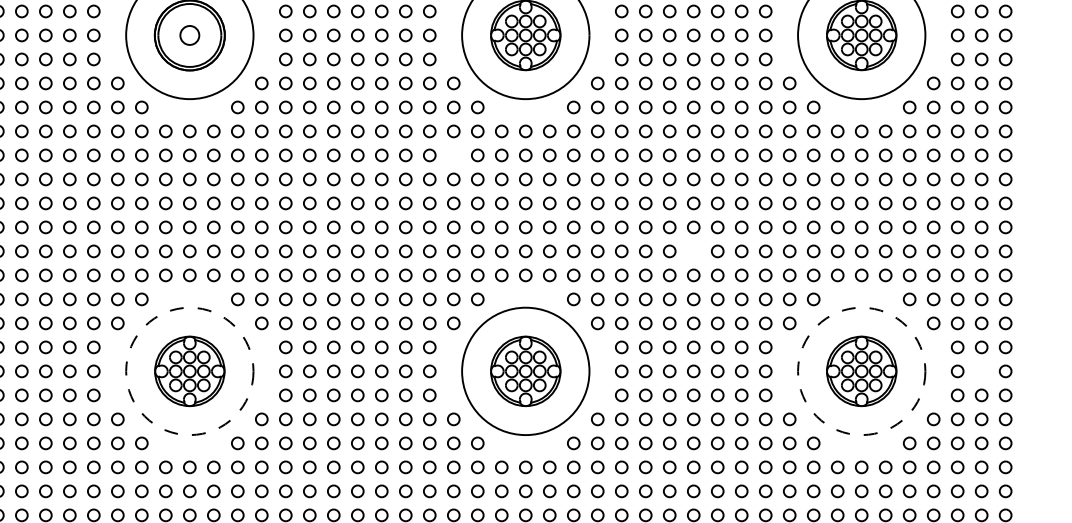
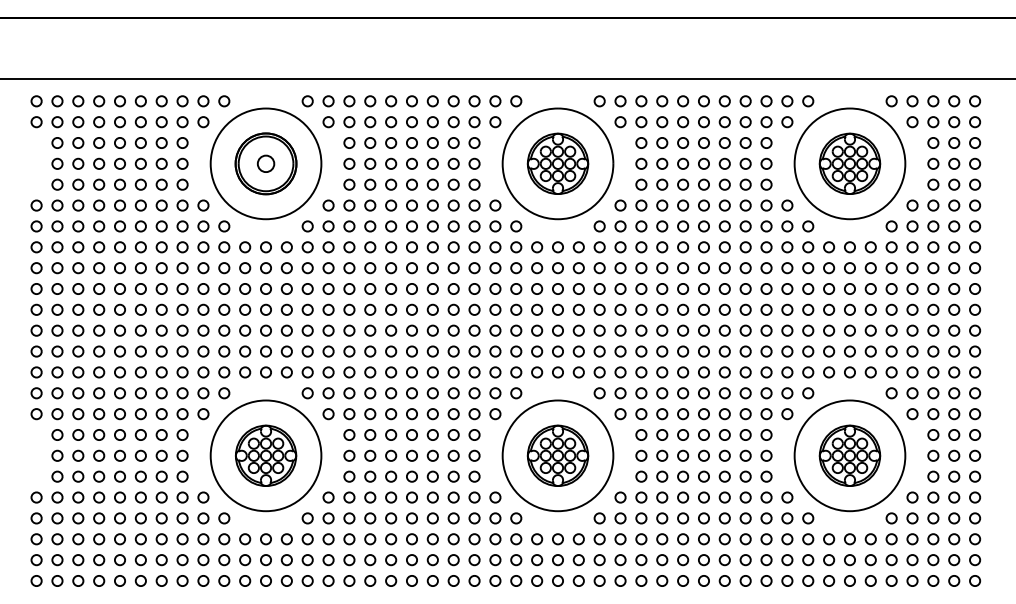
circle: (453, 155) -> (495, 268), added
circle: (693, 251) -> (703, 351), added
circle: (189, 371) -> (265, 455), dashed -> solid
circle: (861, 371) -> (849, 455), dashed -> solid
circle: (981, 371) -> (954, 455), added

